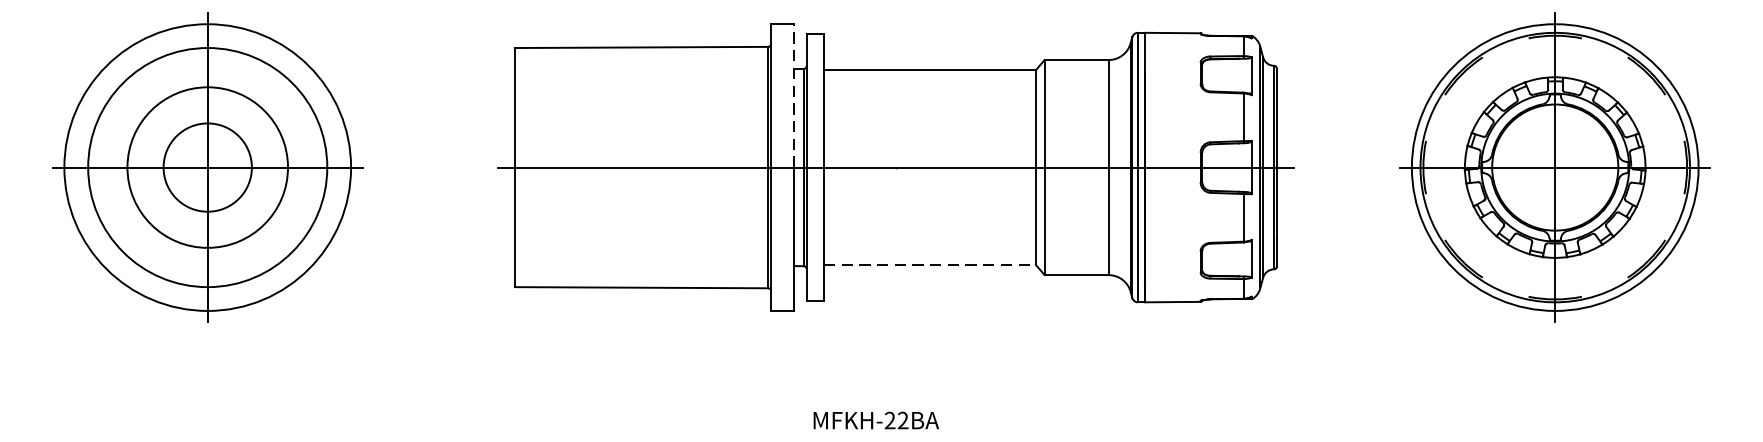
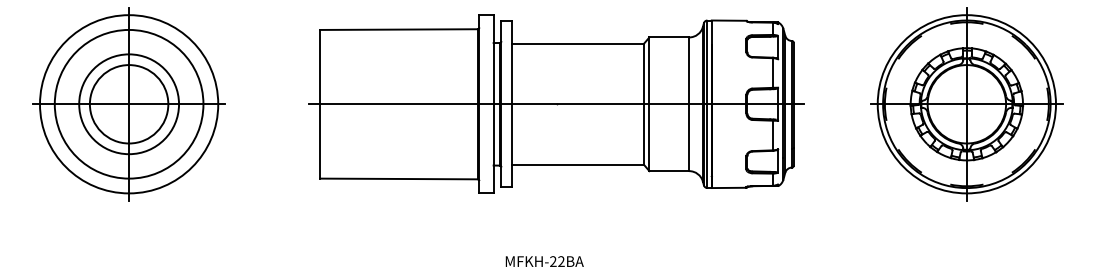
line: (793, 95) -> (493, 59), dashed -> solid
circle: (206, 167) -> (128, 104), size x1.43
line: (930, 264) -> (578, 164), dashed -> solid

